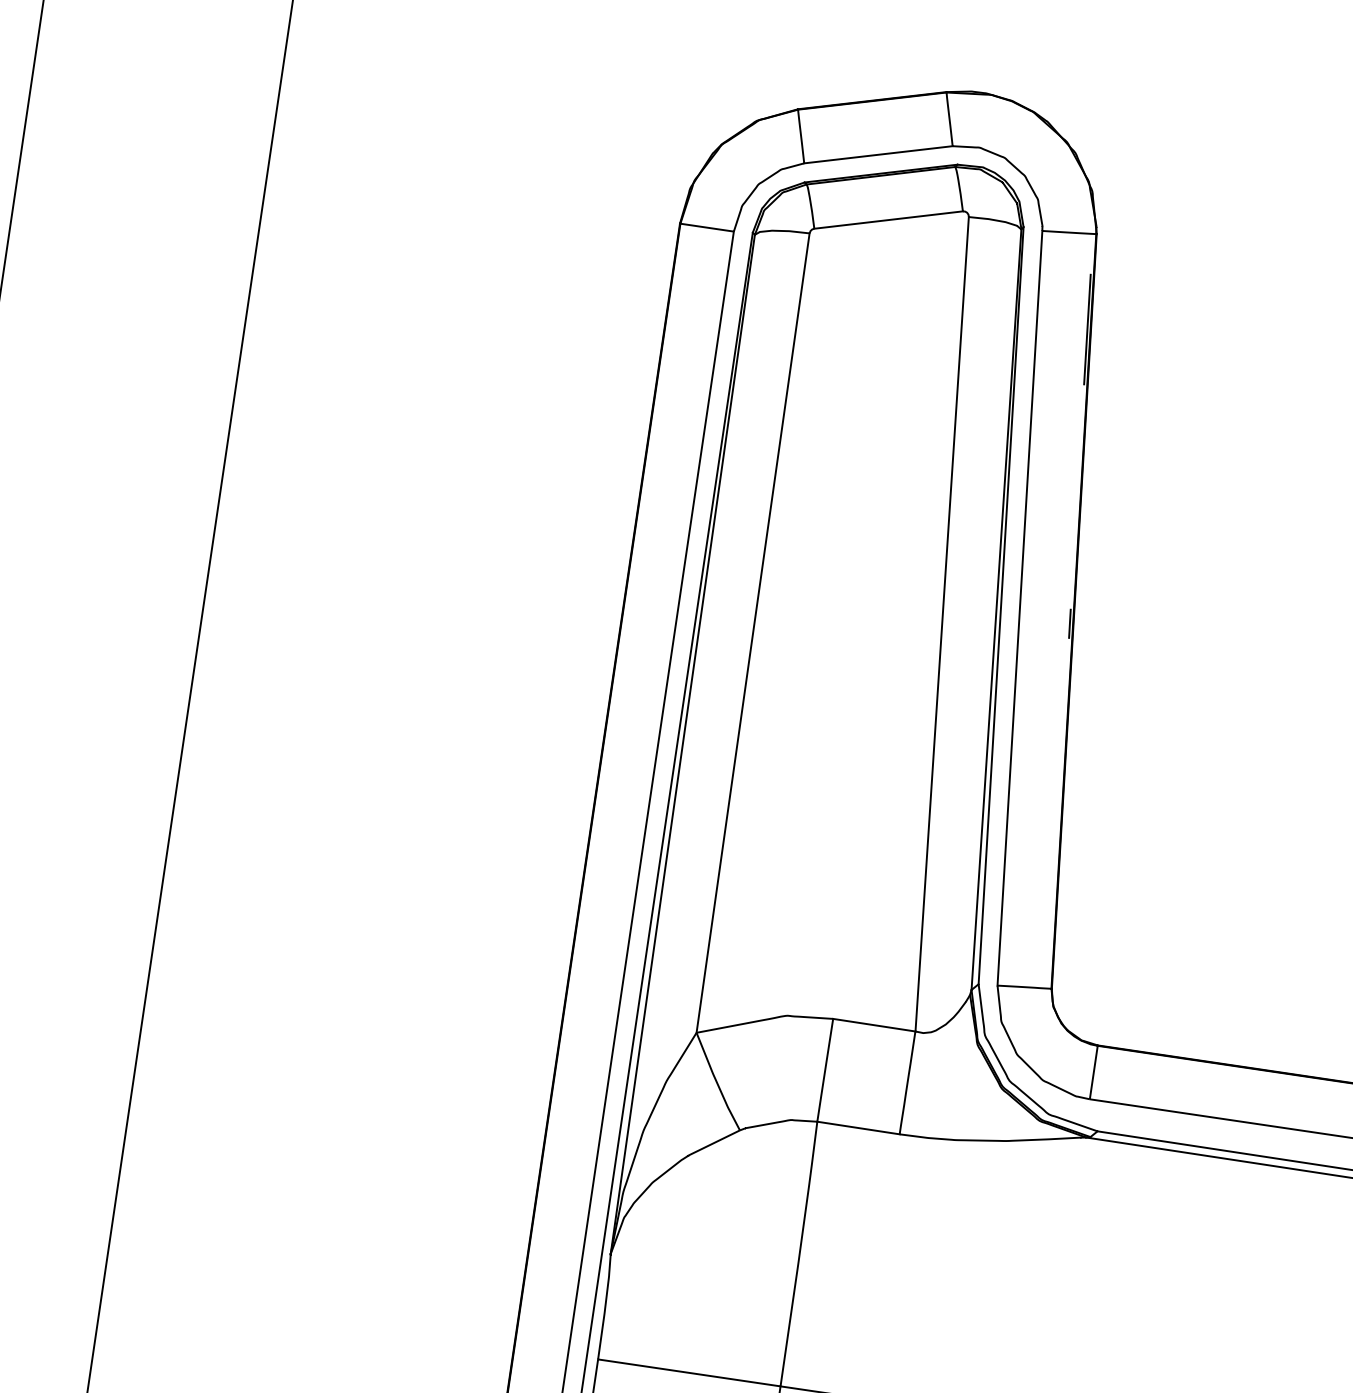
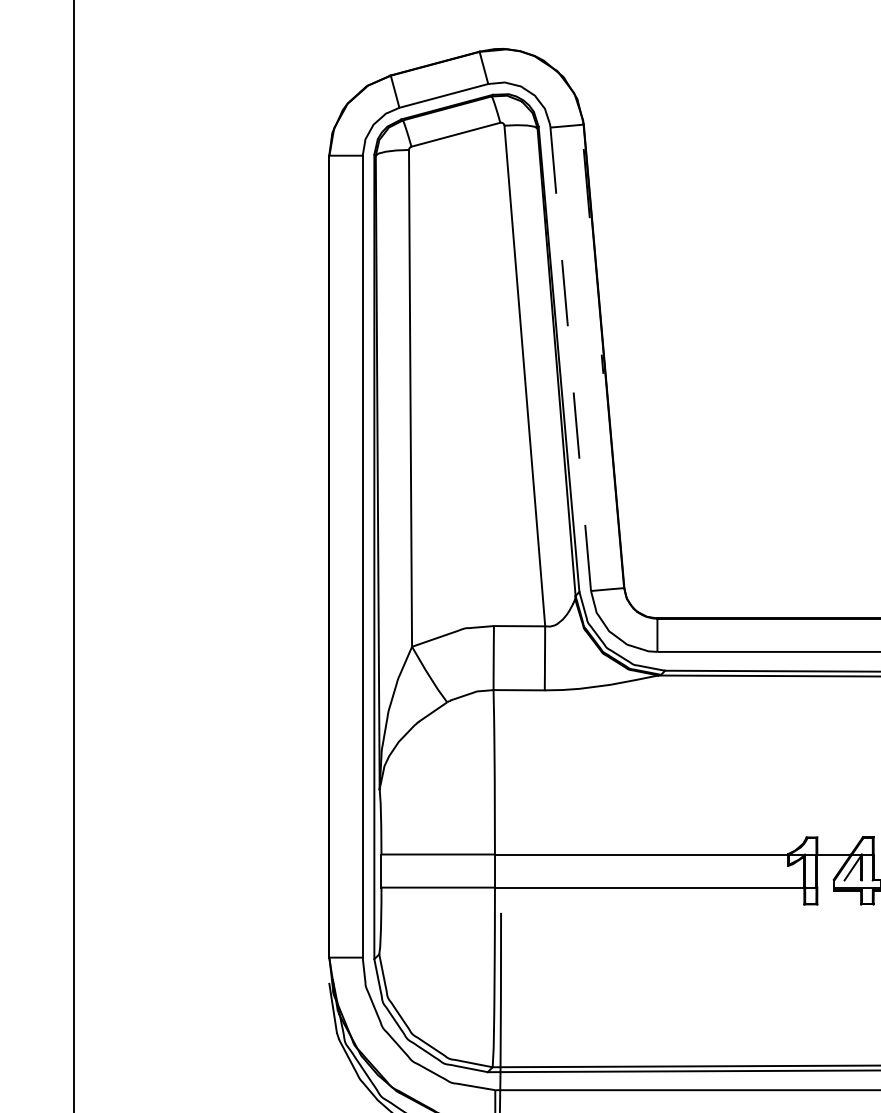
line: (1019, 608) -> (570, 359), solid -> dashed

